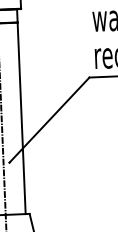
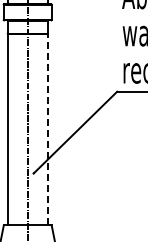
line: (21, 118) -> (47, 129), solid -> dashed

